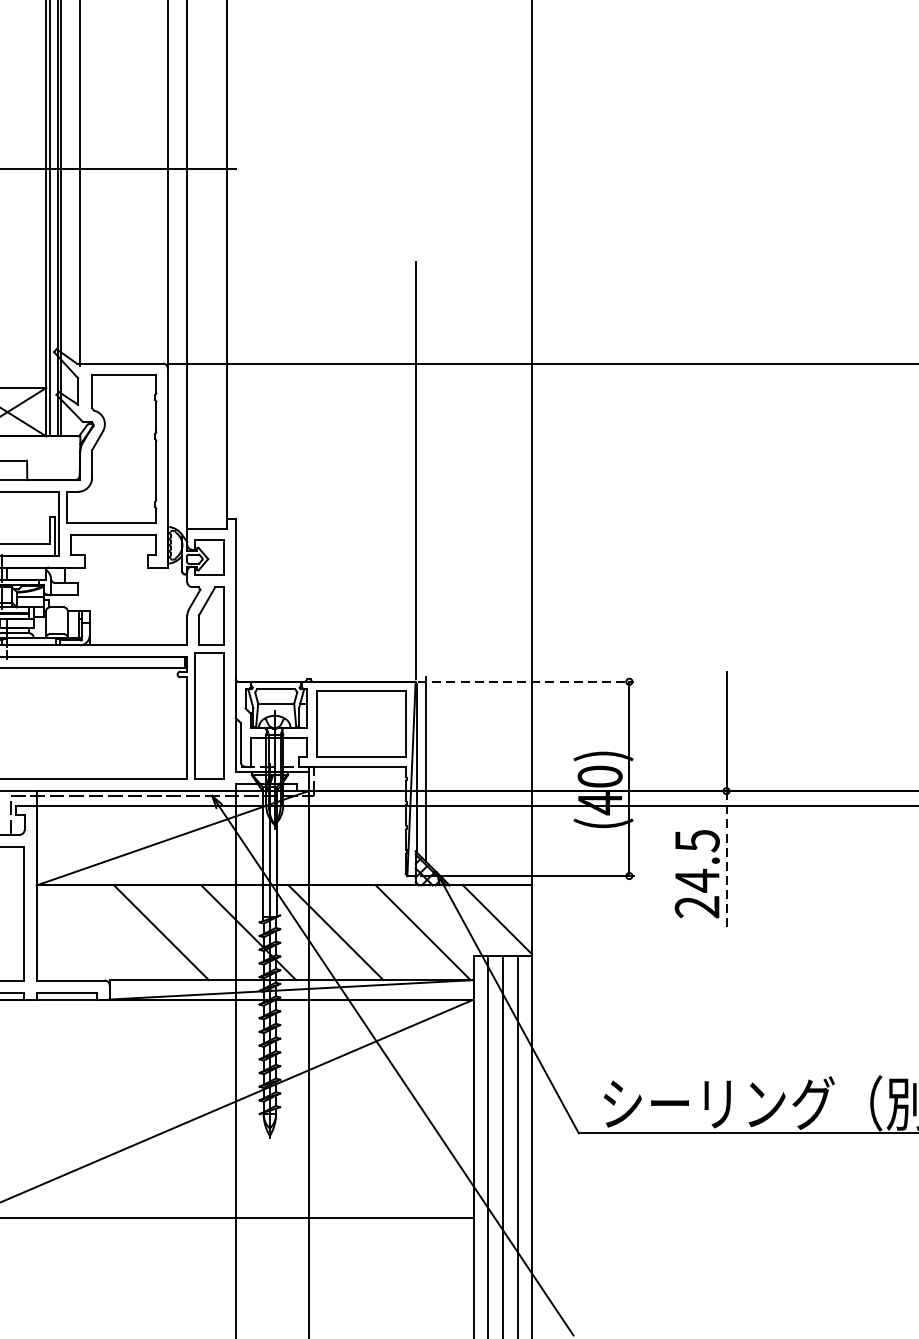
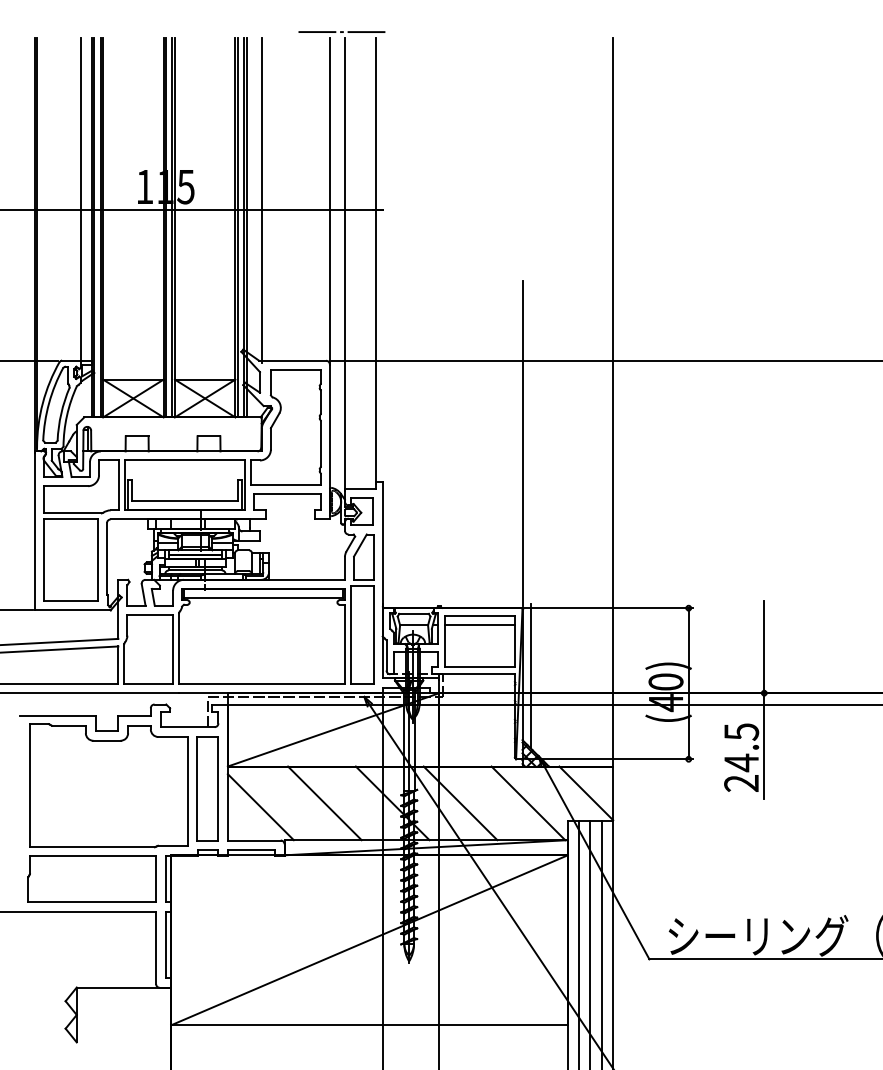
line: (526, 682) -> (608, 608), dashed -> solid
line: (360, 704) -> (479, 625), added
line: (726, 859) -> (764, 746), dashed -> solid
line: (78, 938) -> (260, 807), added

